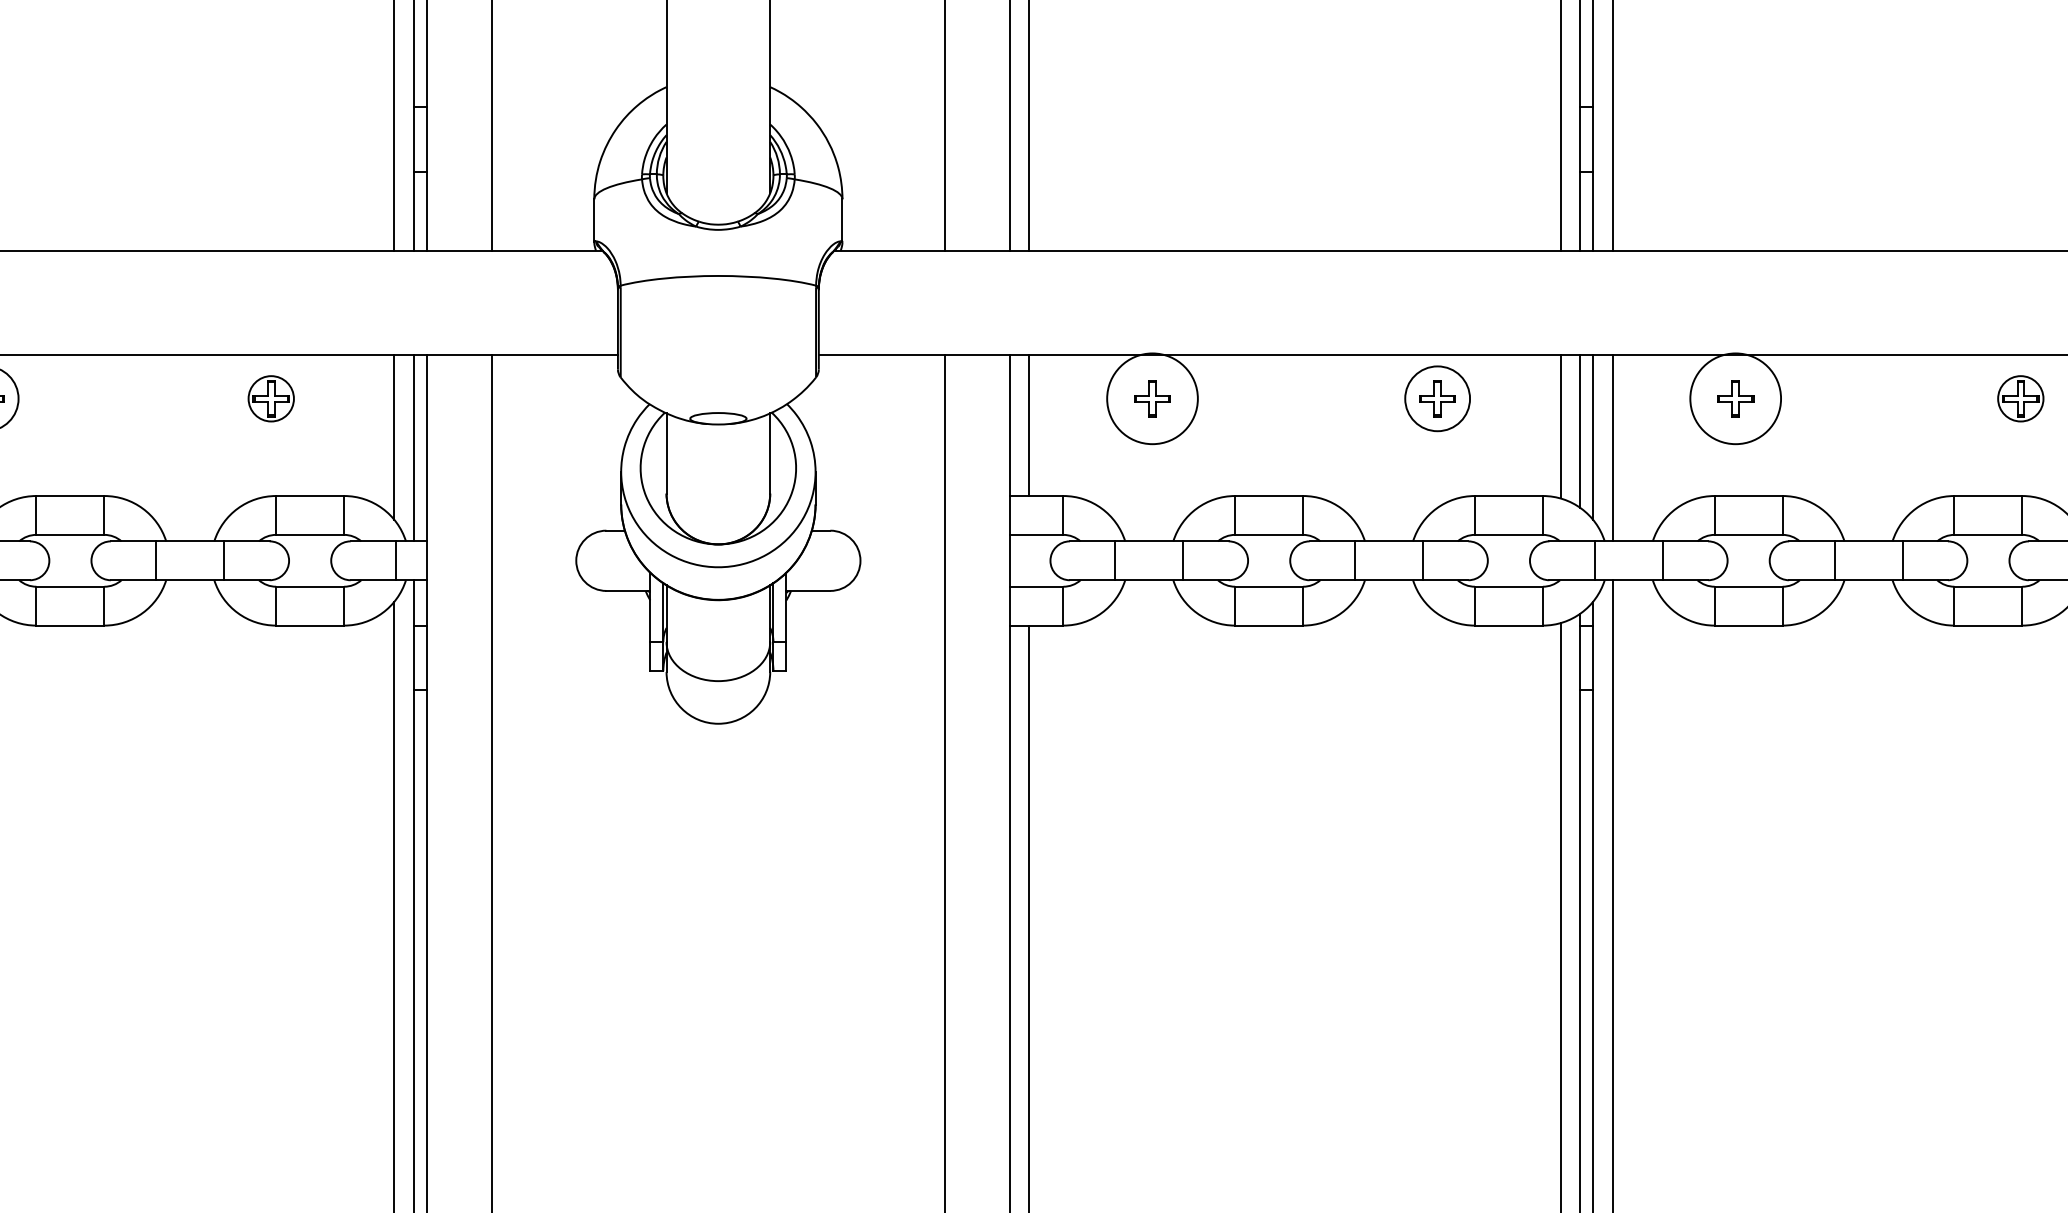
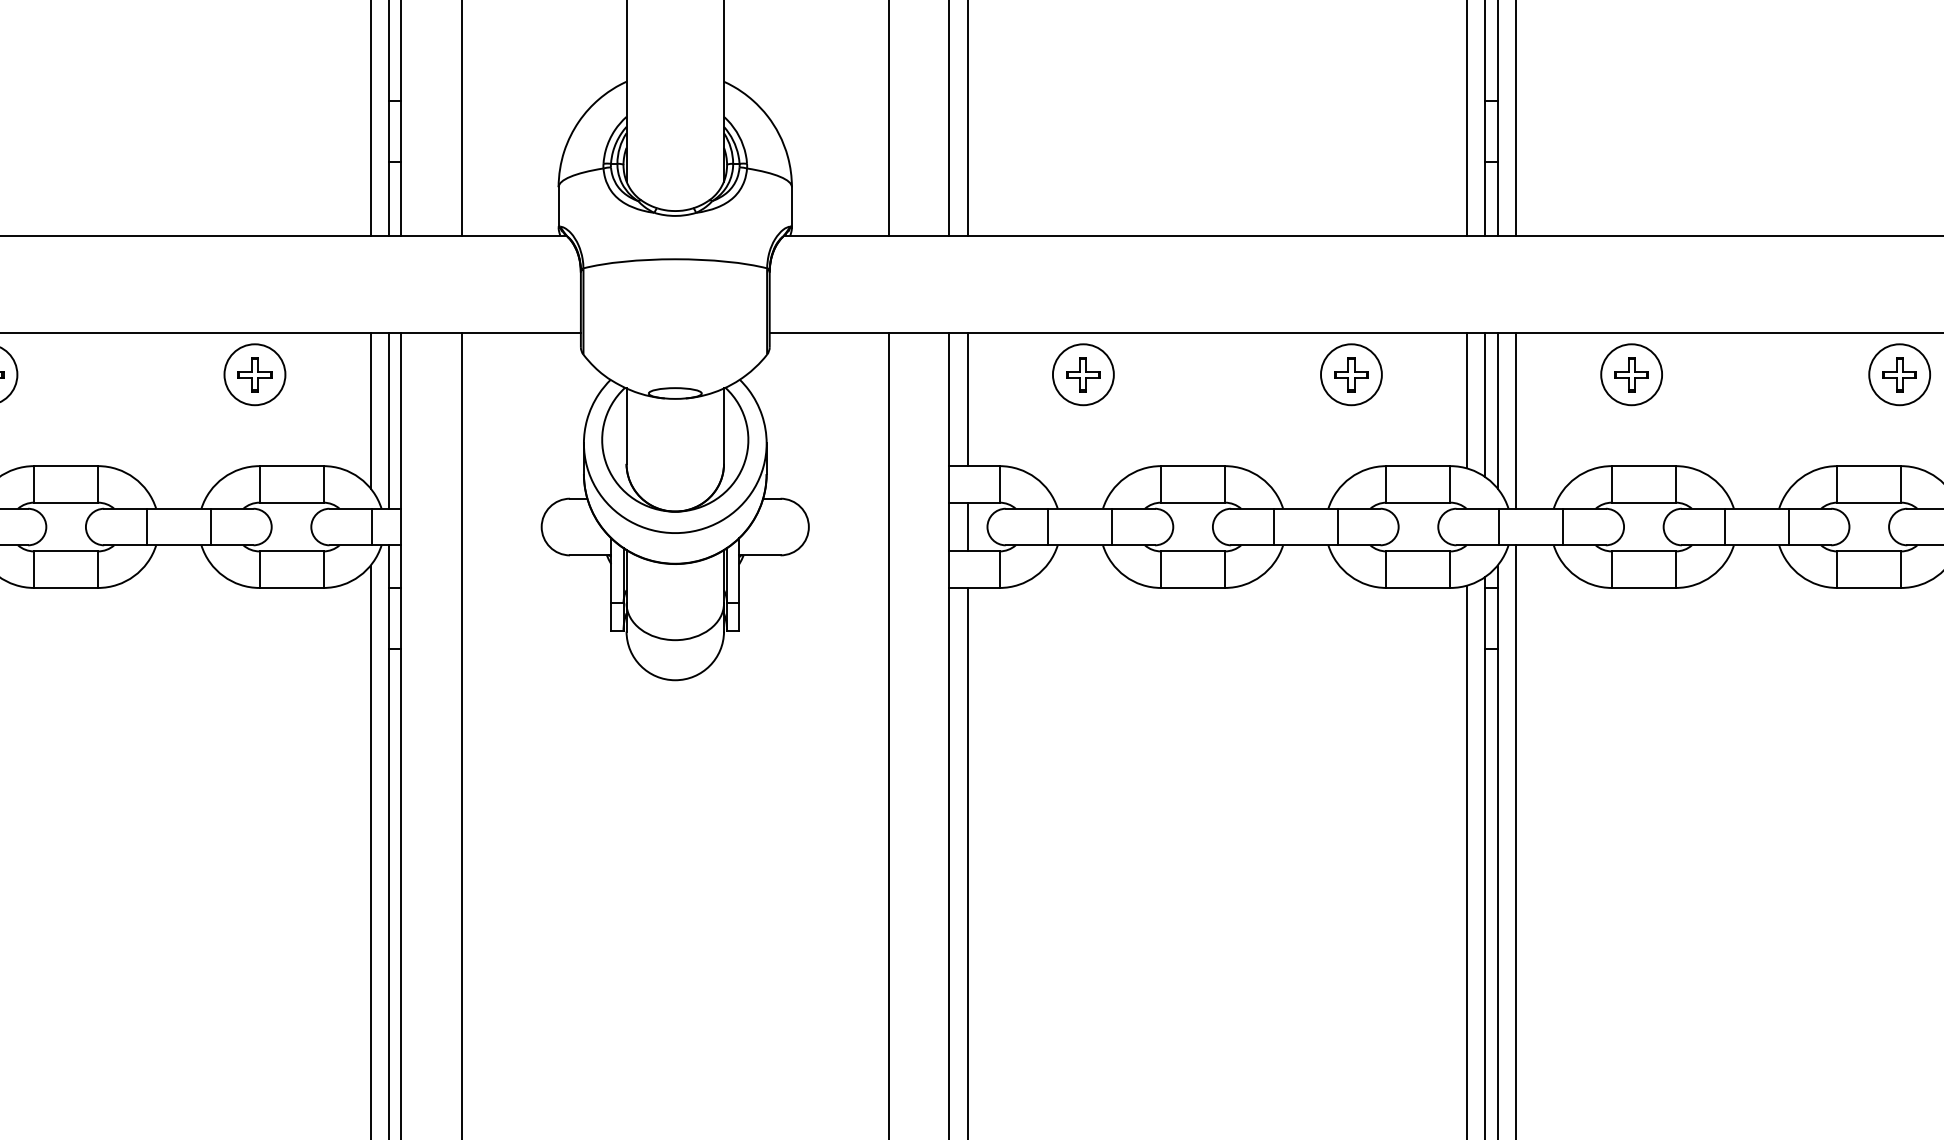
circle: (270, 398) -> (254, 374), size x1.43
circle: (1152, 398) -> (1083, 374), size x0.71
circle: (1735, 398) -> (1631, 374), size x0.71
circle: (2020, 398) -> (1899, 374), size x1.43
line: (1029, 560) -> (967, 526), added

